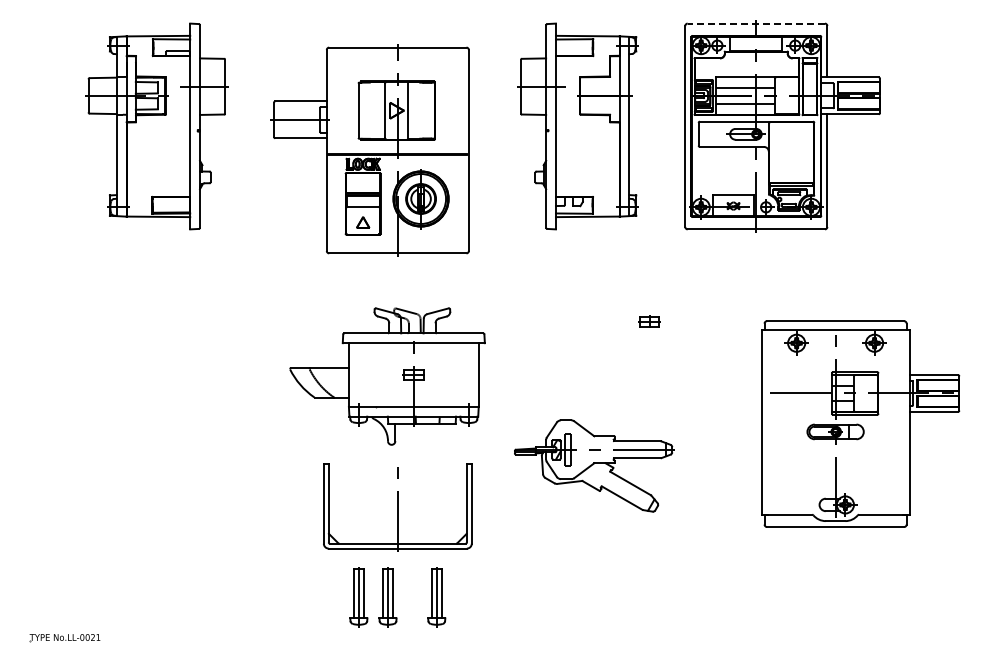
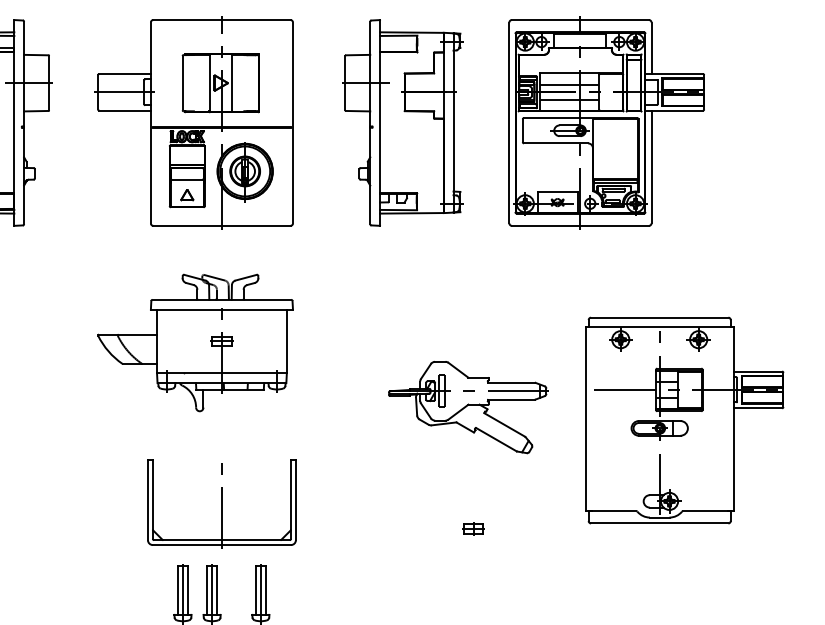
line: (756, 23) -> (580, 19), dashed -> solid
part: (369, 150) -> (193, 122), moved
part: (649, 321) -> (473, 528), moved
part: (387, 376) -> (195, 342), moved
part: (594, 465) -> (468, 406), moved

